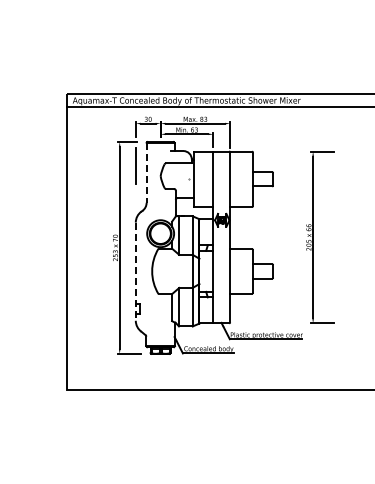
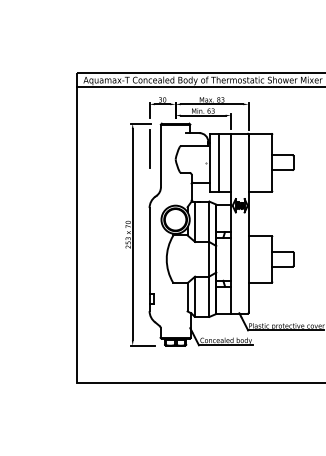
line: (146, 172) -> (160, 155), dashed -> solid
line: (201, 178) -> (218, 161), added
line: (135, 272) -> (149, 260), dashed -> solid

